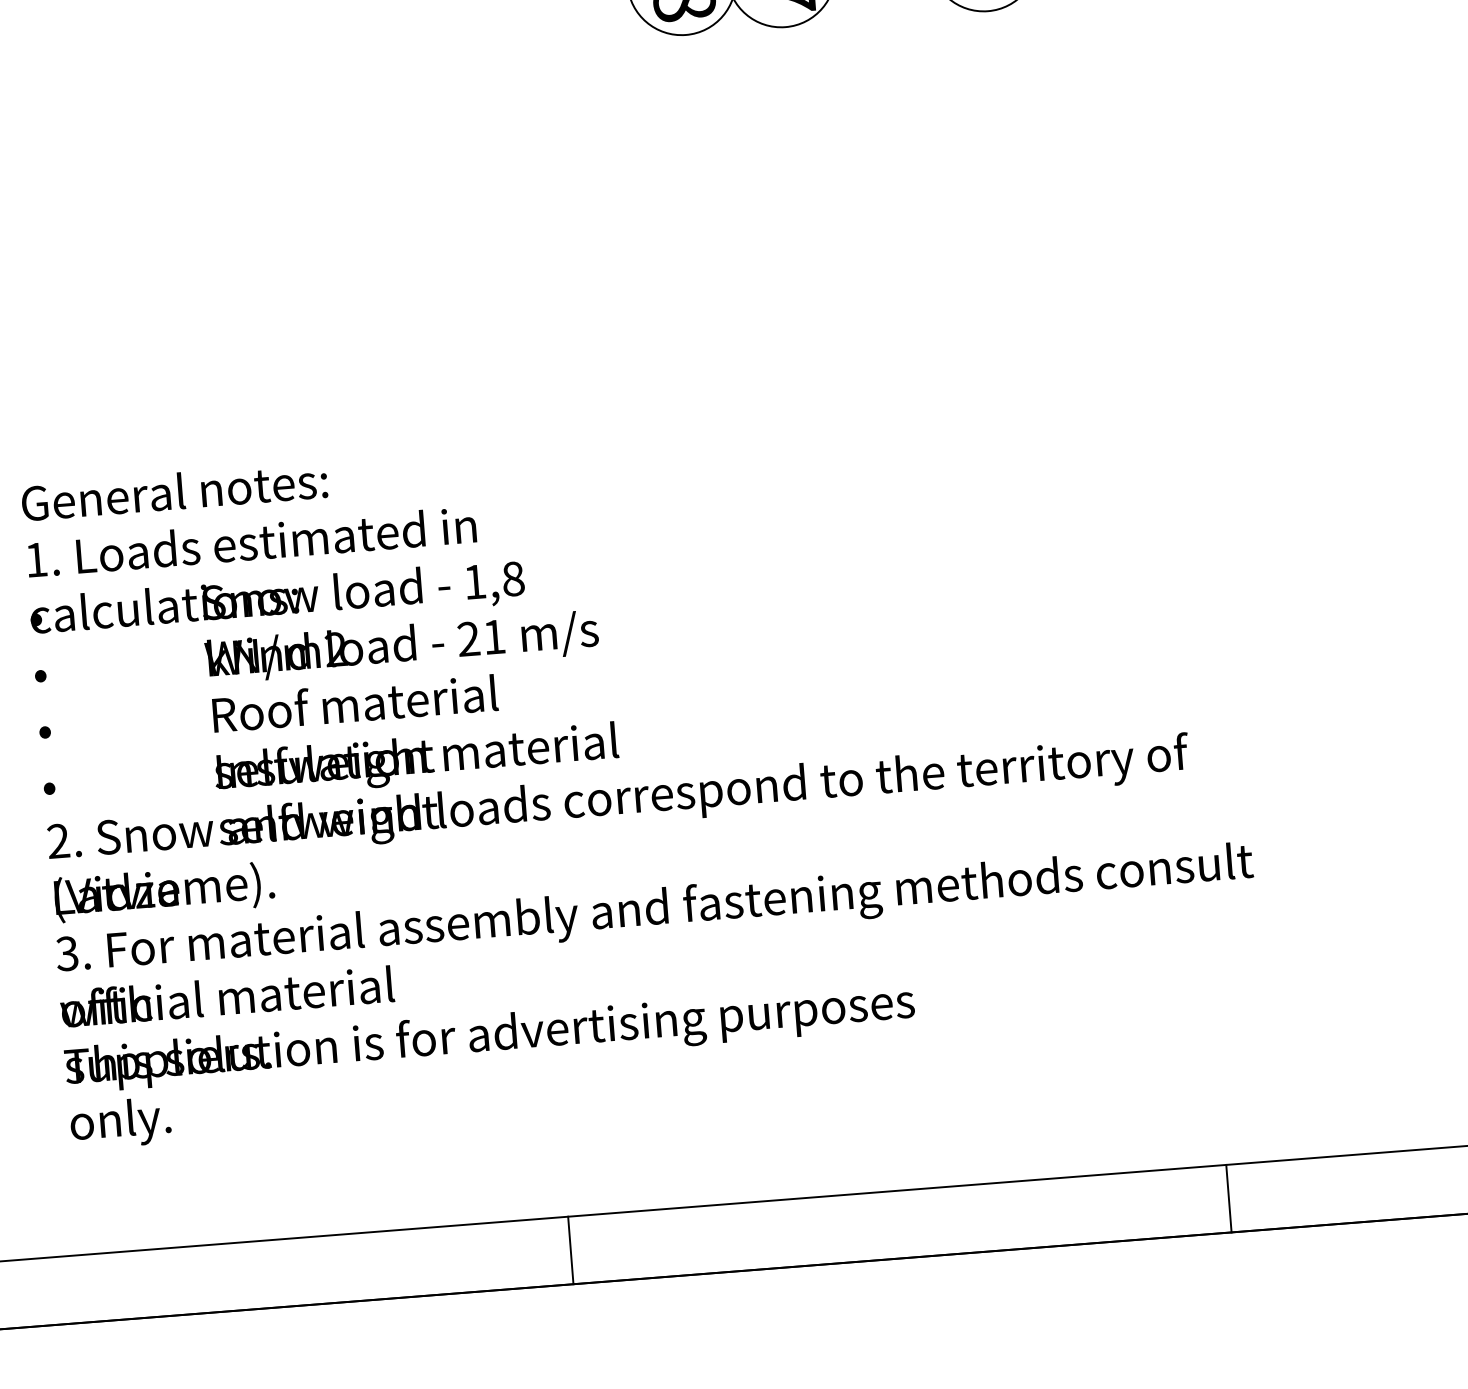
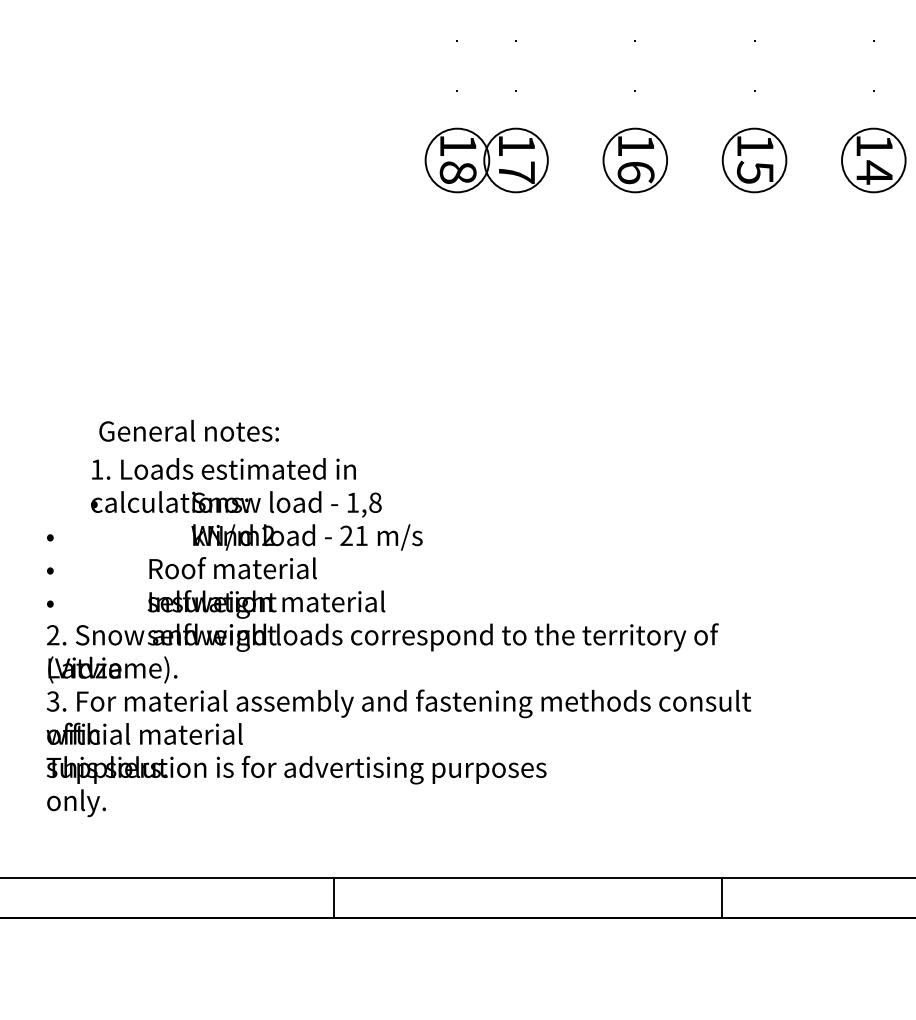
text: (173, 490) -> (188, 430), moved
text: (311, 597) -> (256, 504), moved

